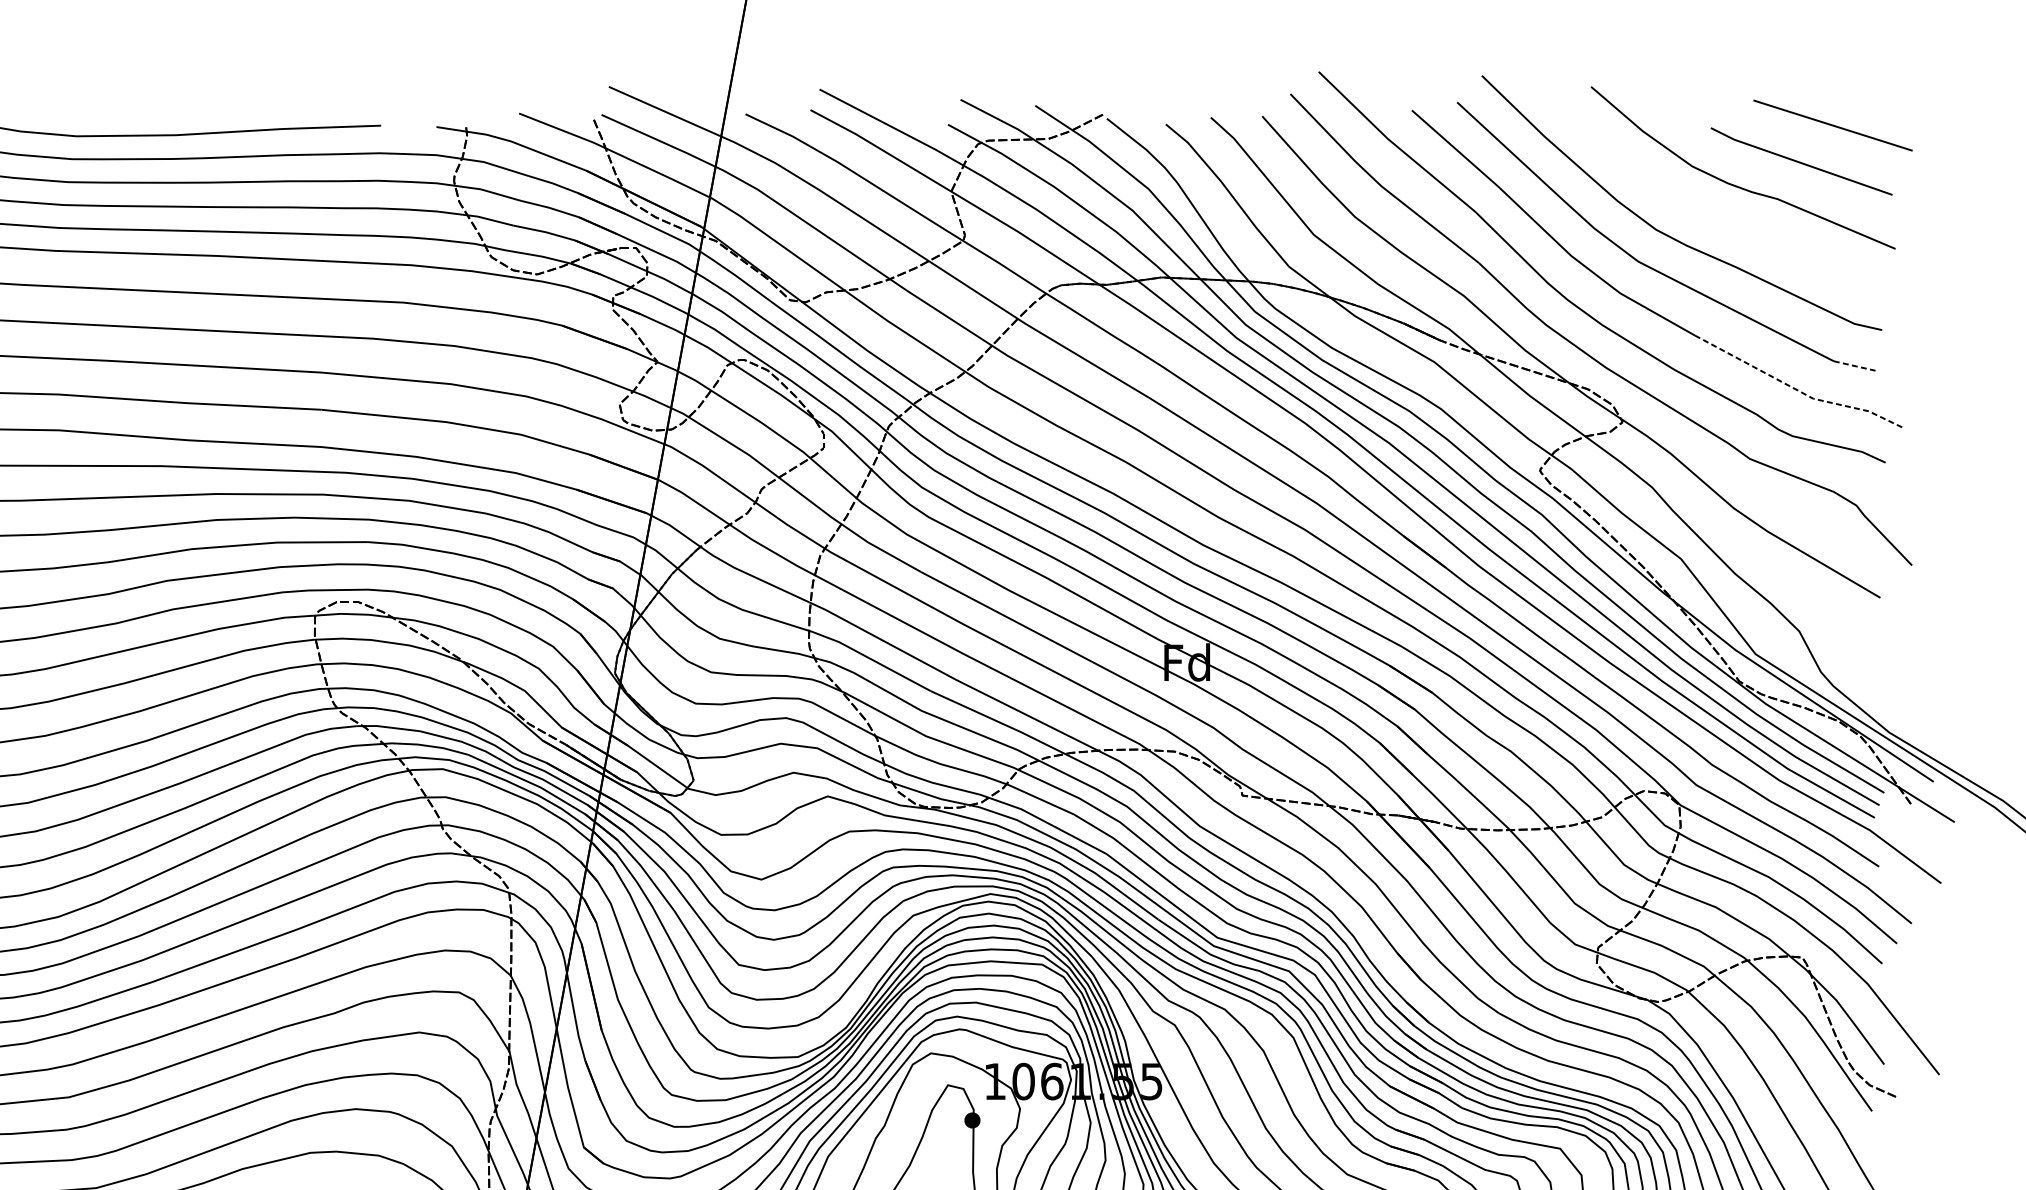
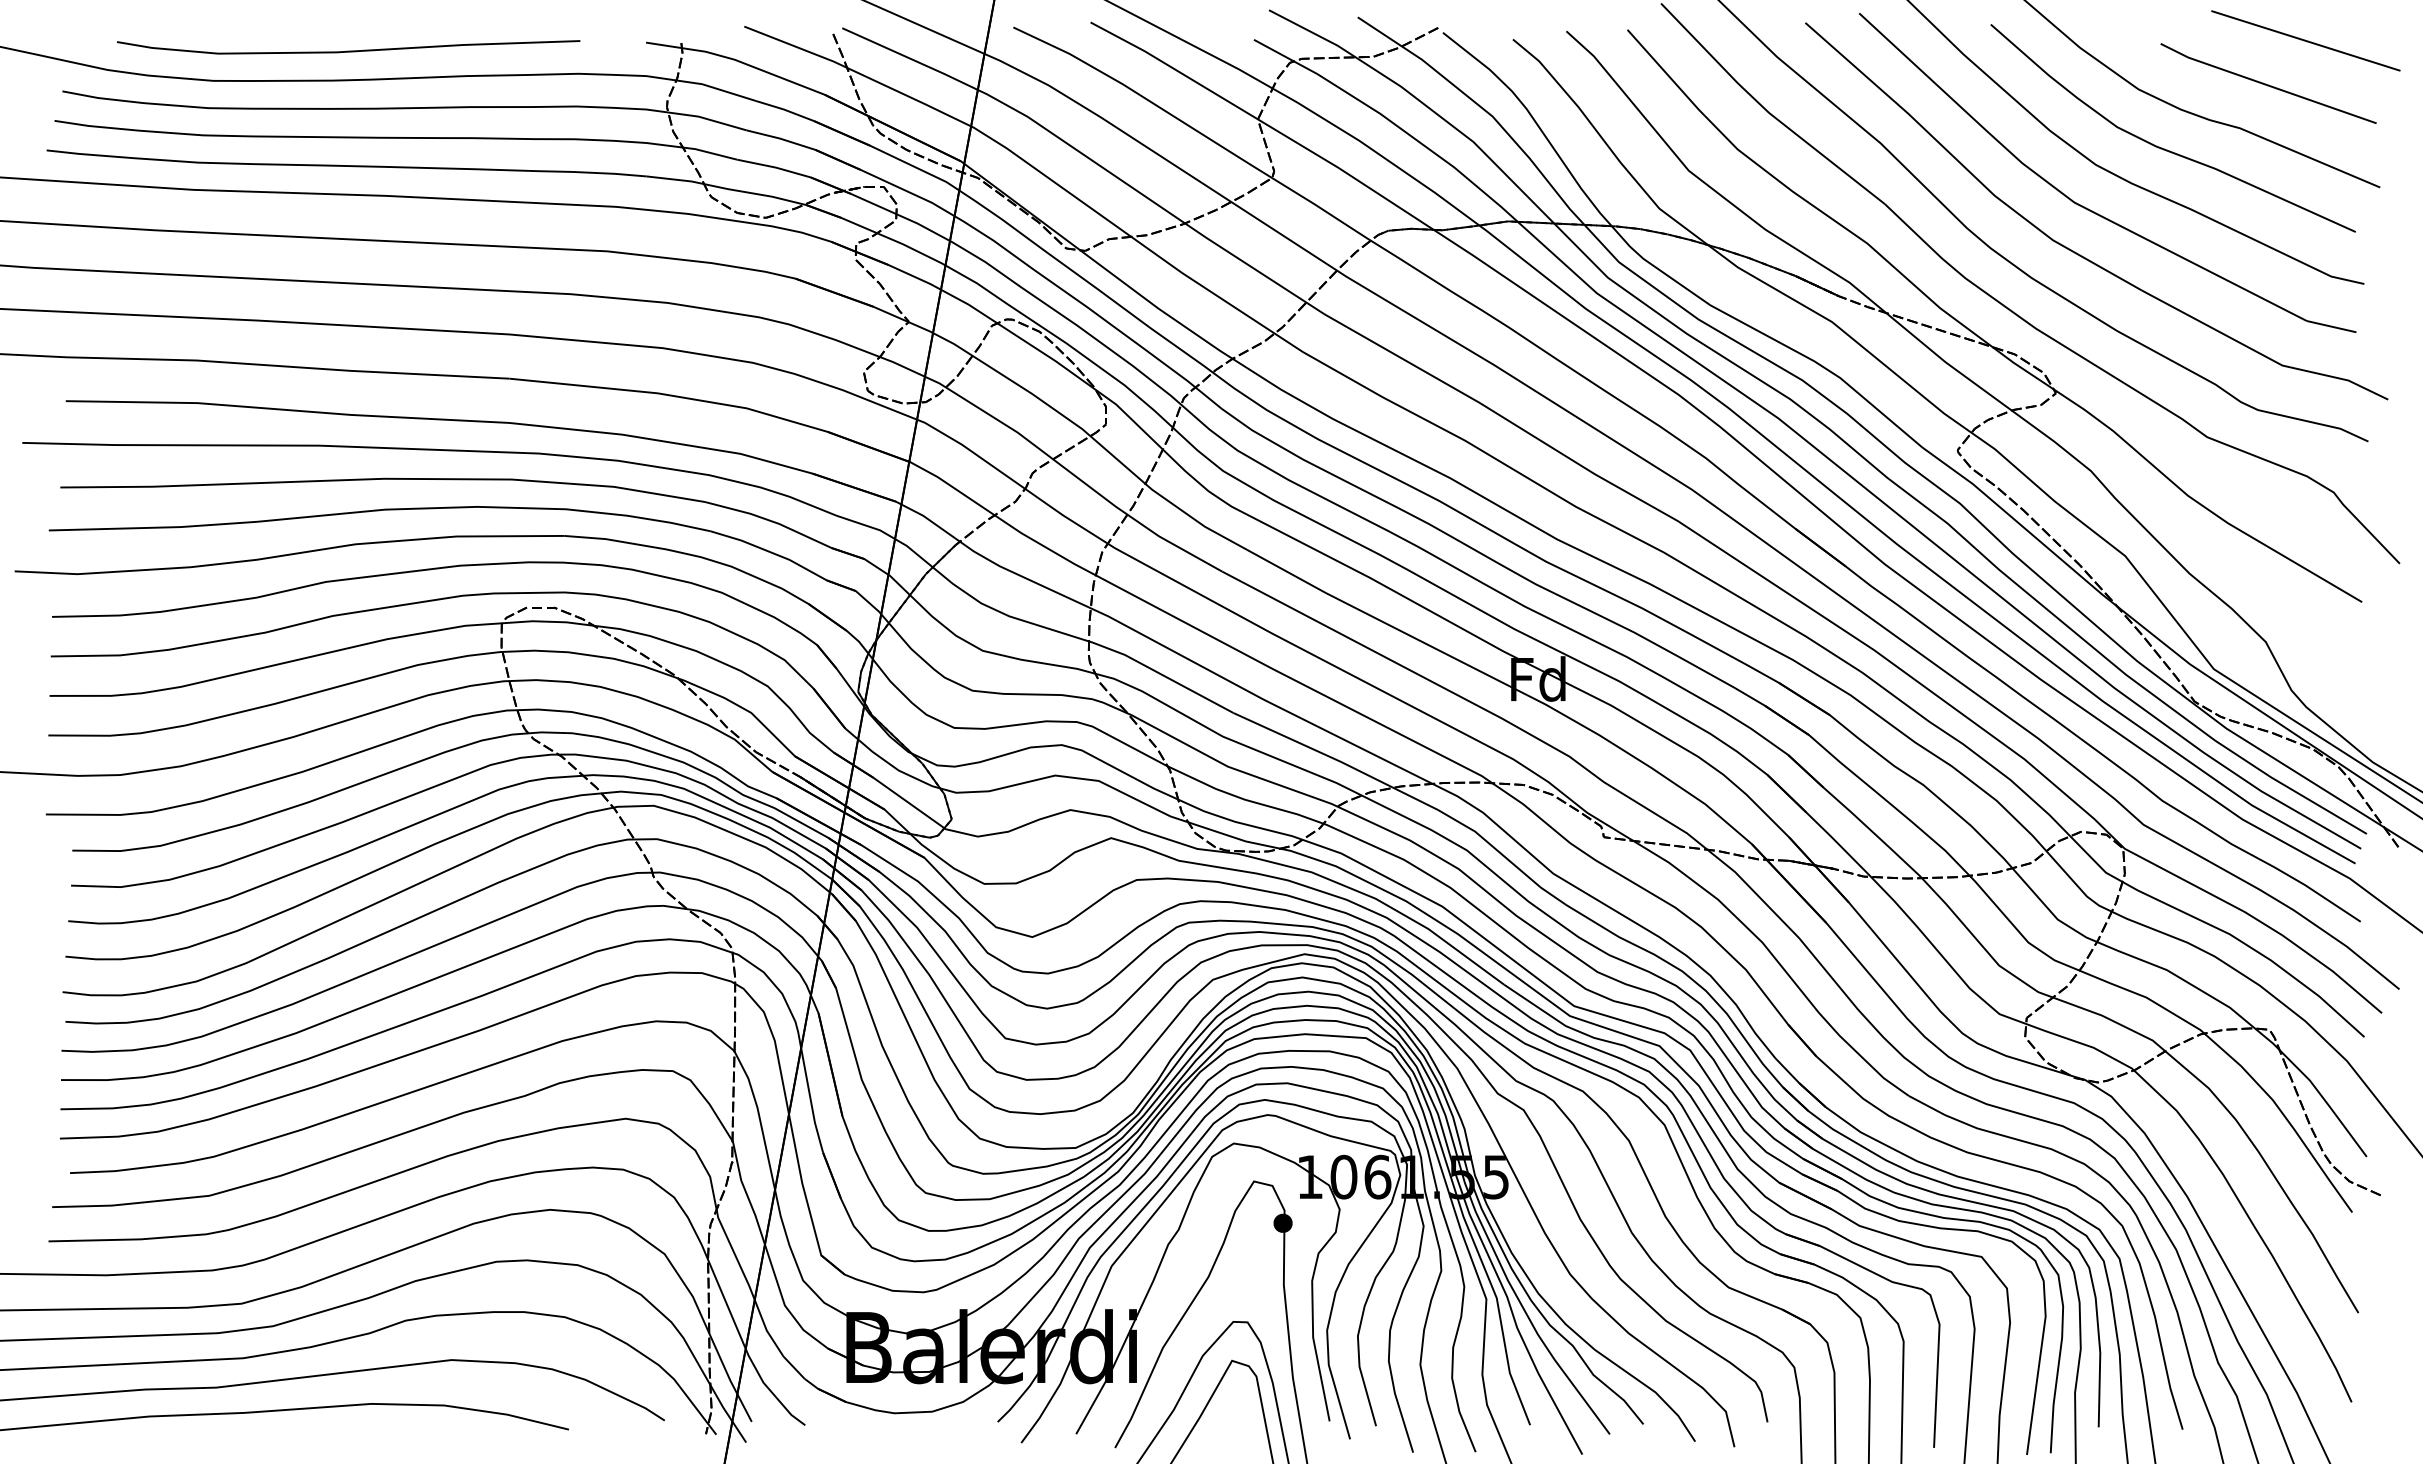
curve: (1712, 215) -> (2162, 147), added
line: (1855, 365) -> (2332, 326), dashed -> solid
line: (1797, 390) -> (2263, 355), dashed -> solid

